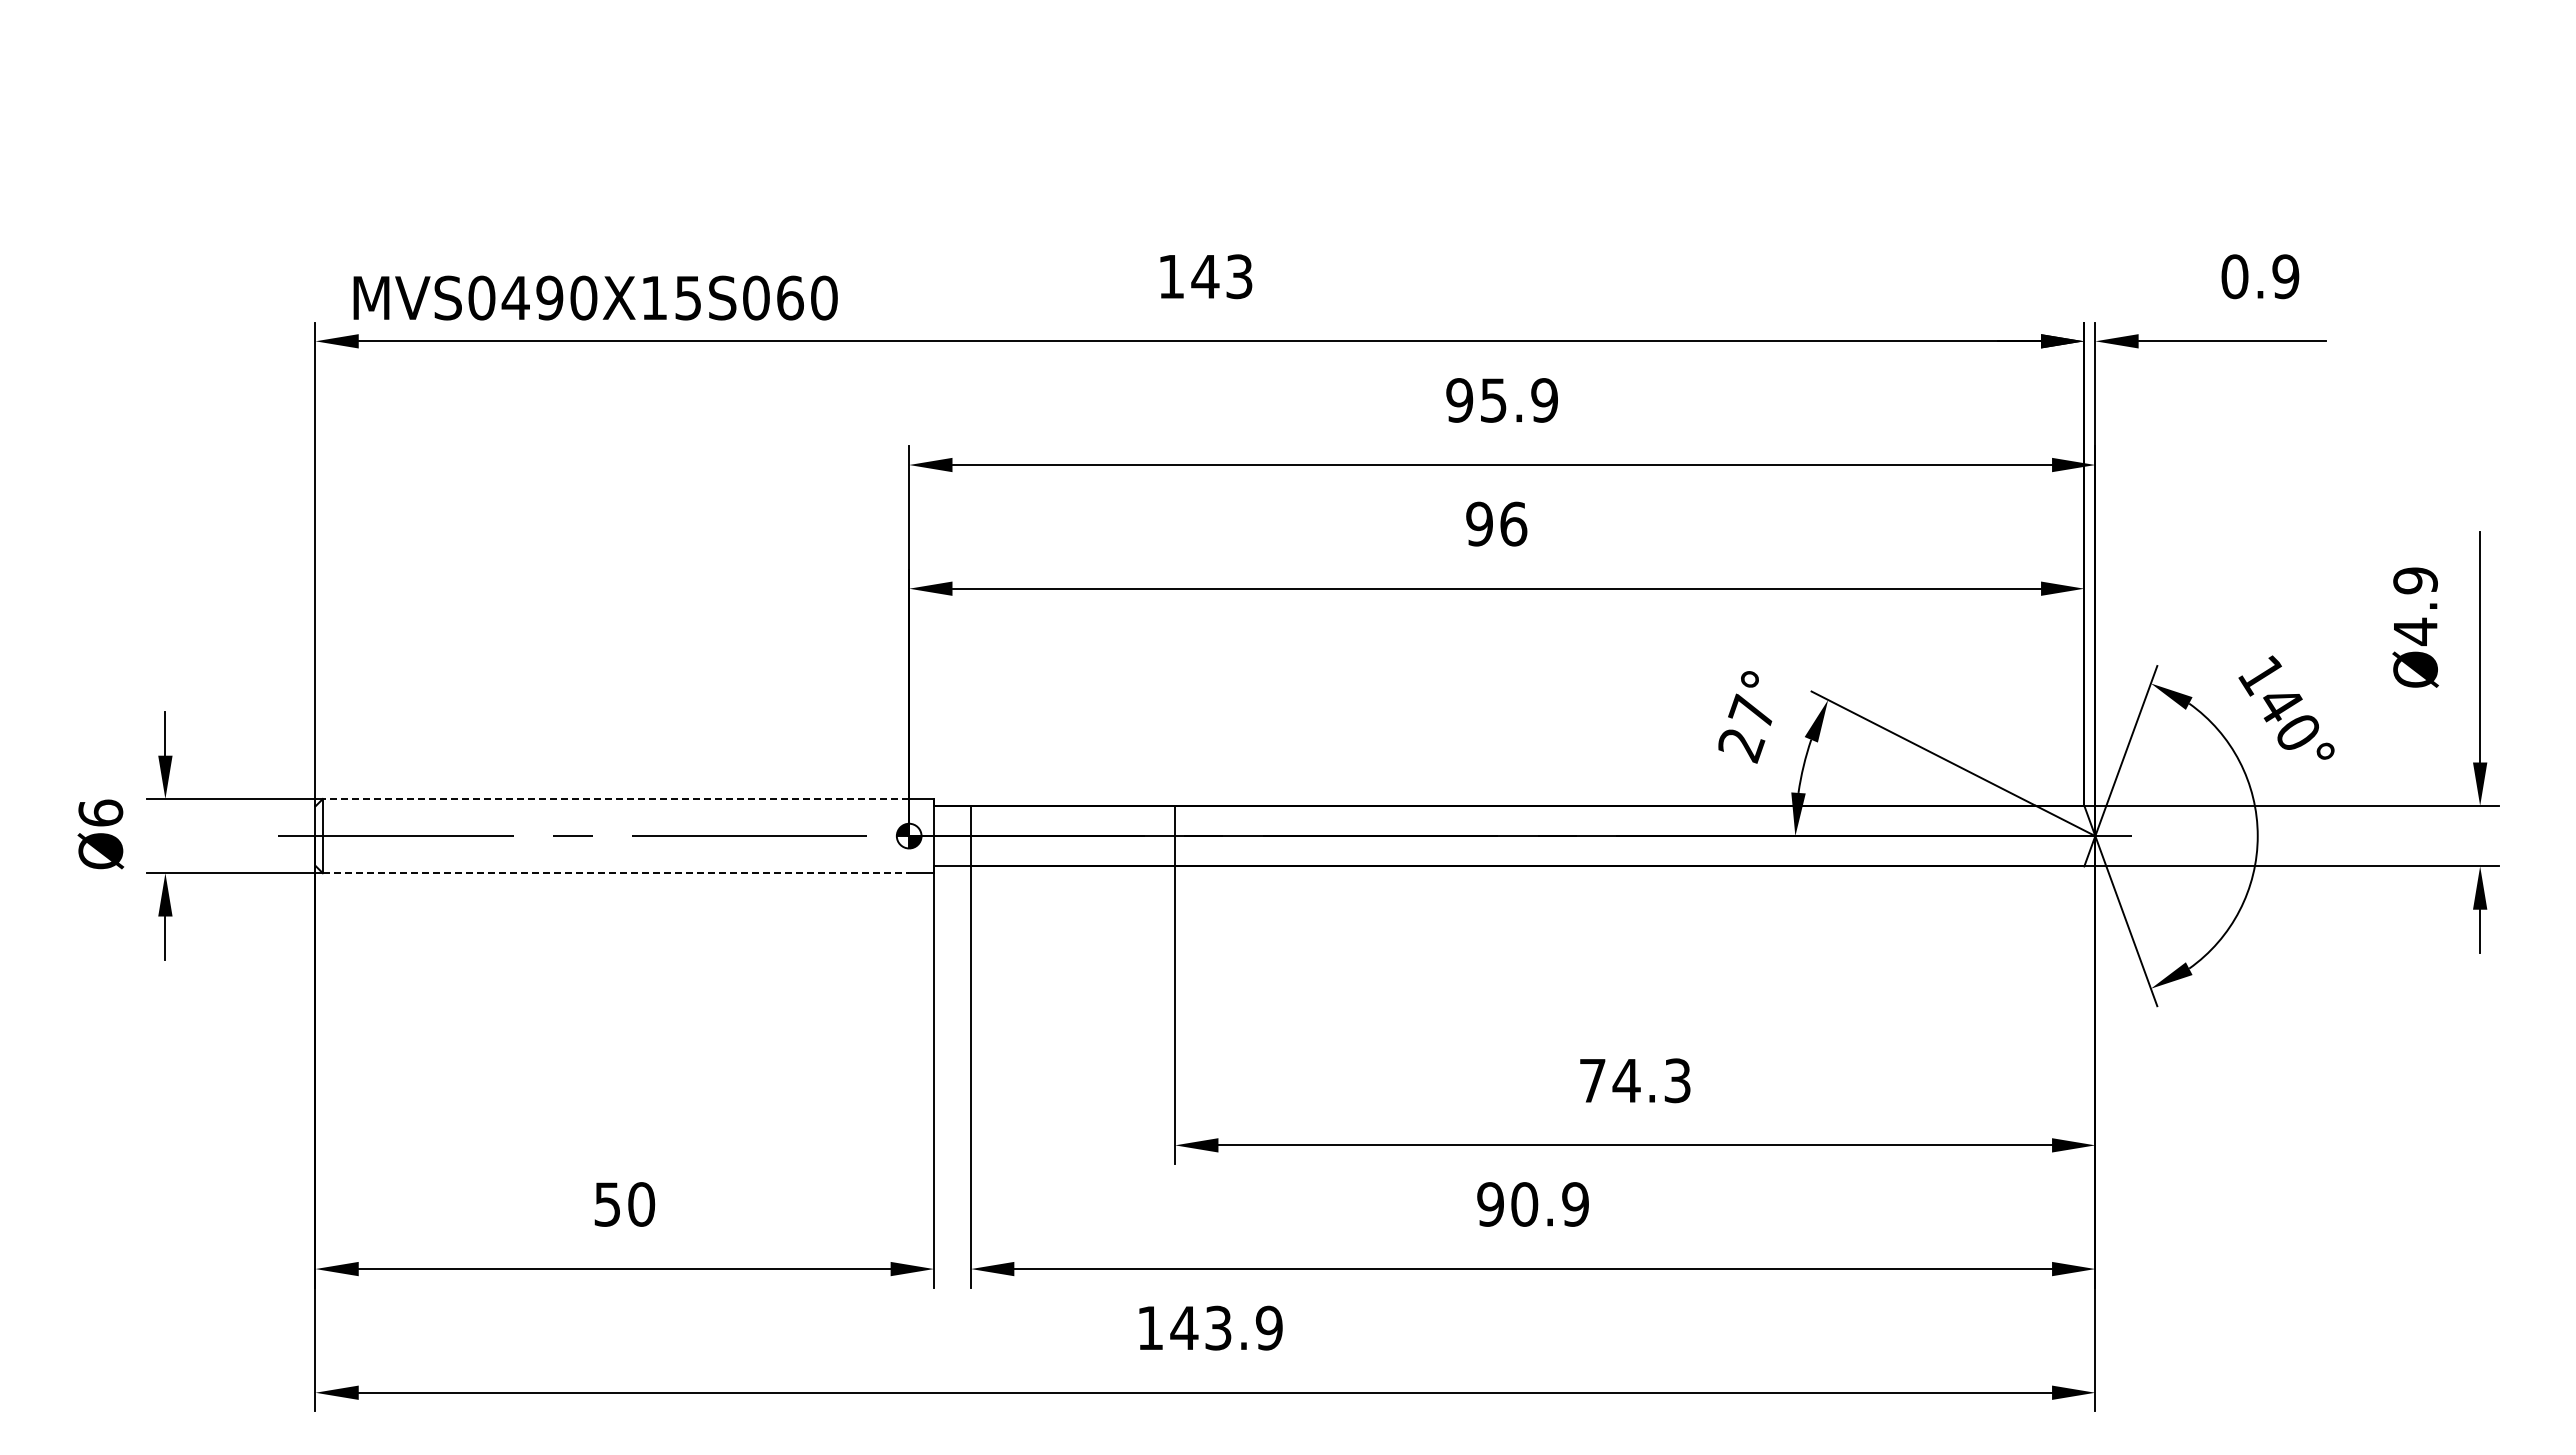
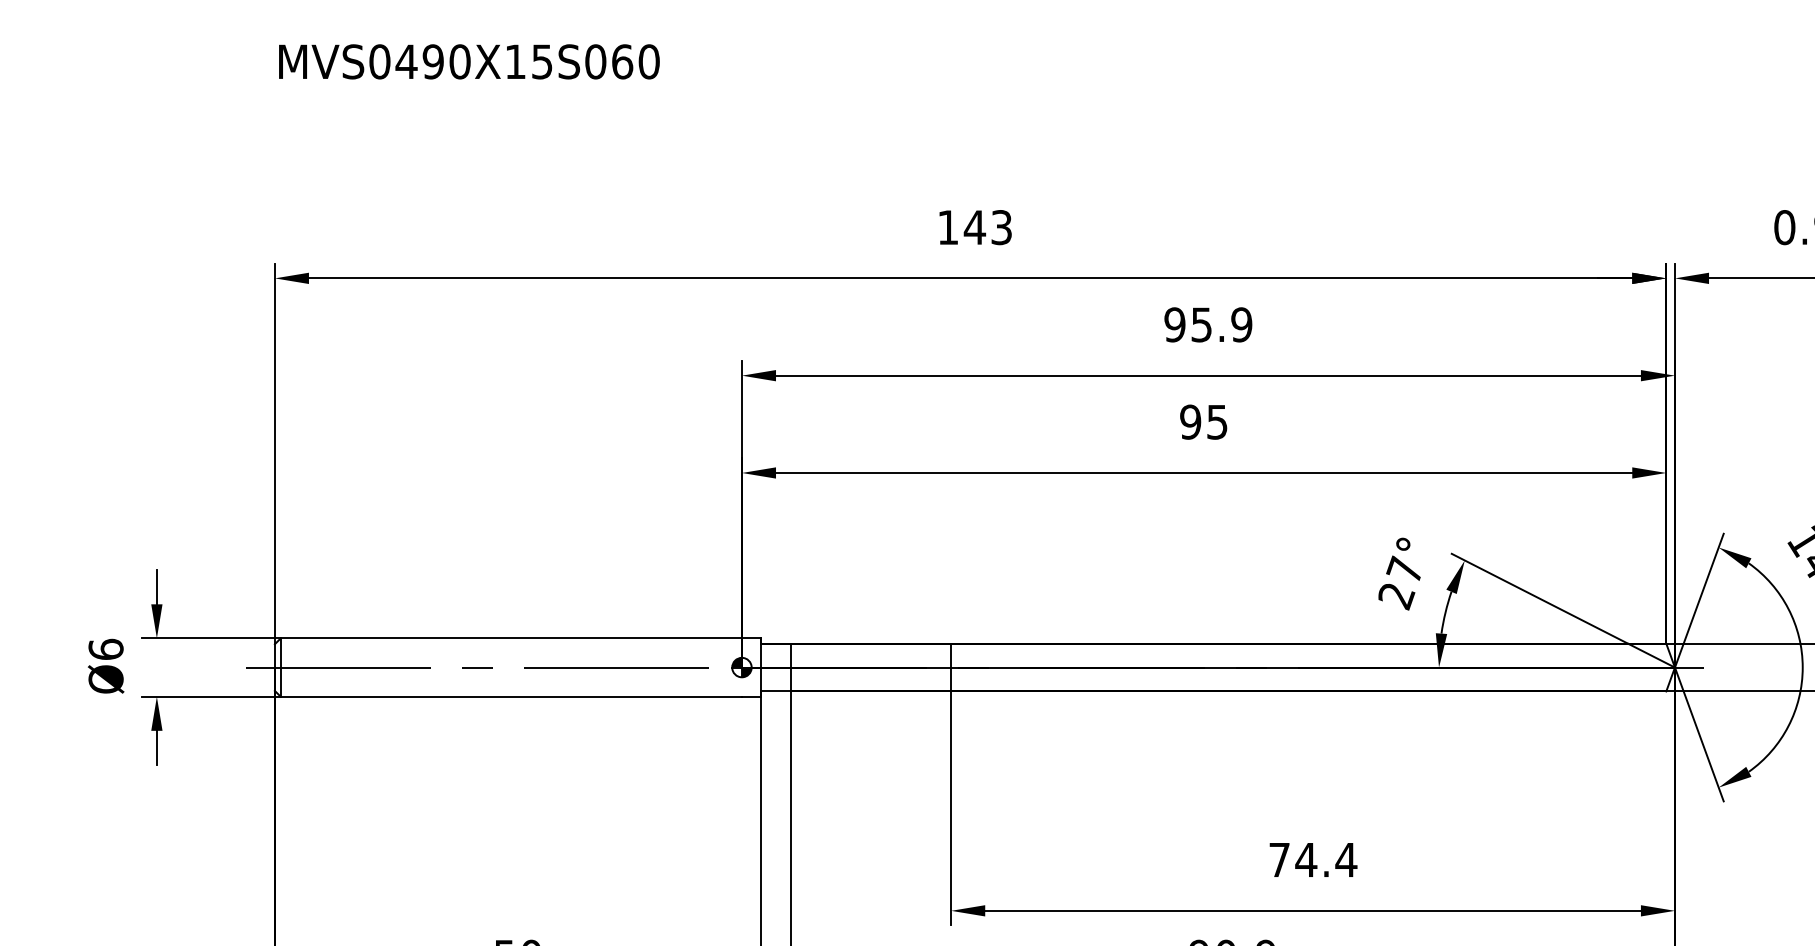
text: (595, 297) -> (469, 61), moved
text: (1513, 523) -> (1217, 421), 96 -> 95
line: (615, 799) -> (510, 638), dashed -> solid
line: (616, 873) -> (511, 696), dashed -> solid
text: (1677, 1080) -> (1346, 859), 74.3 -> 74.4

